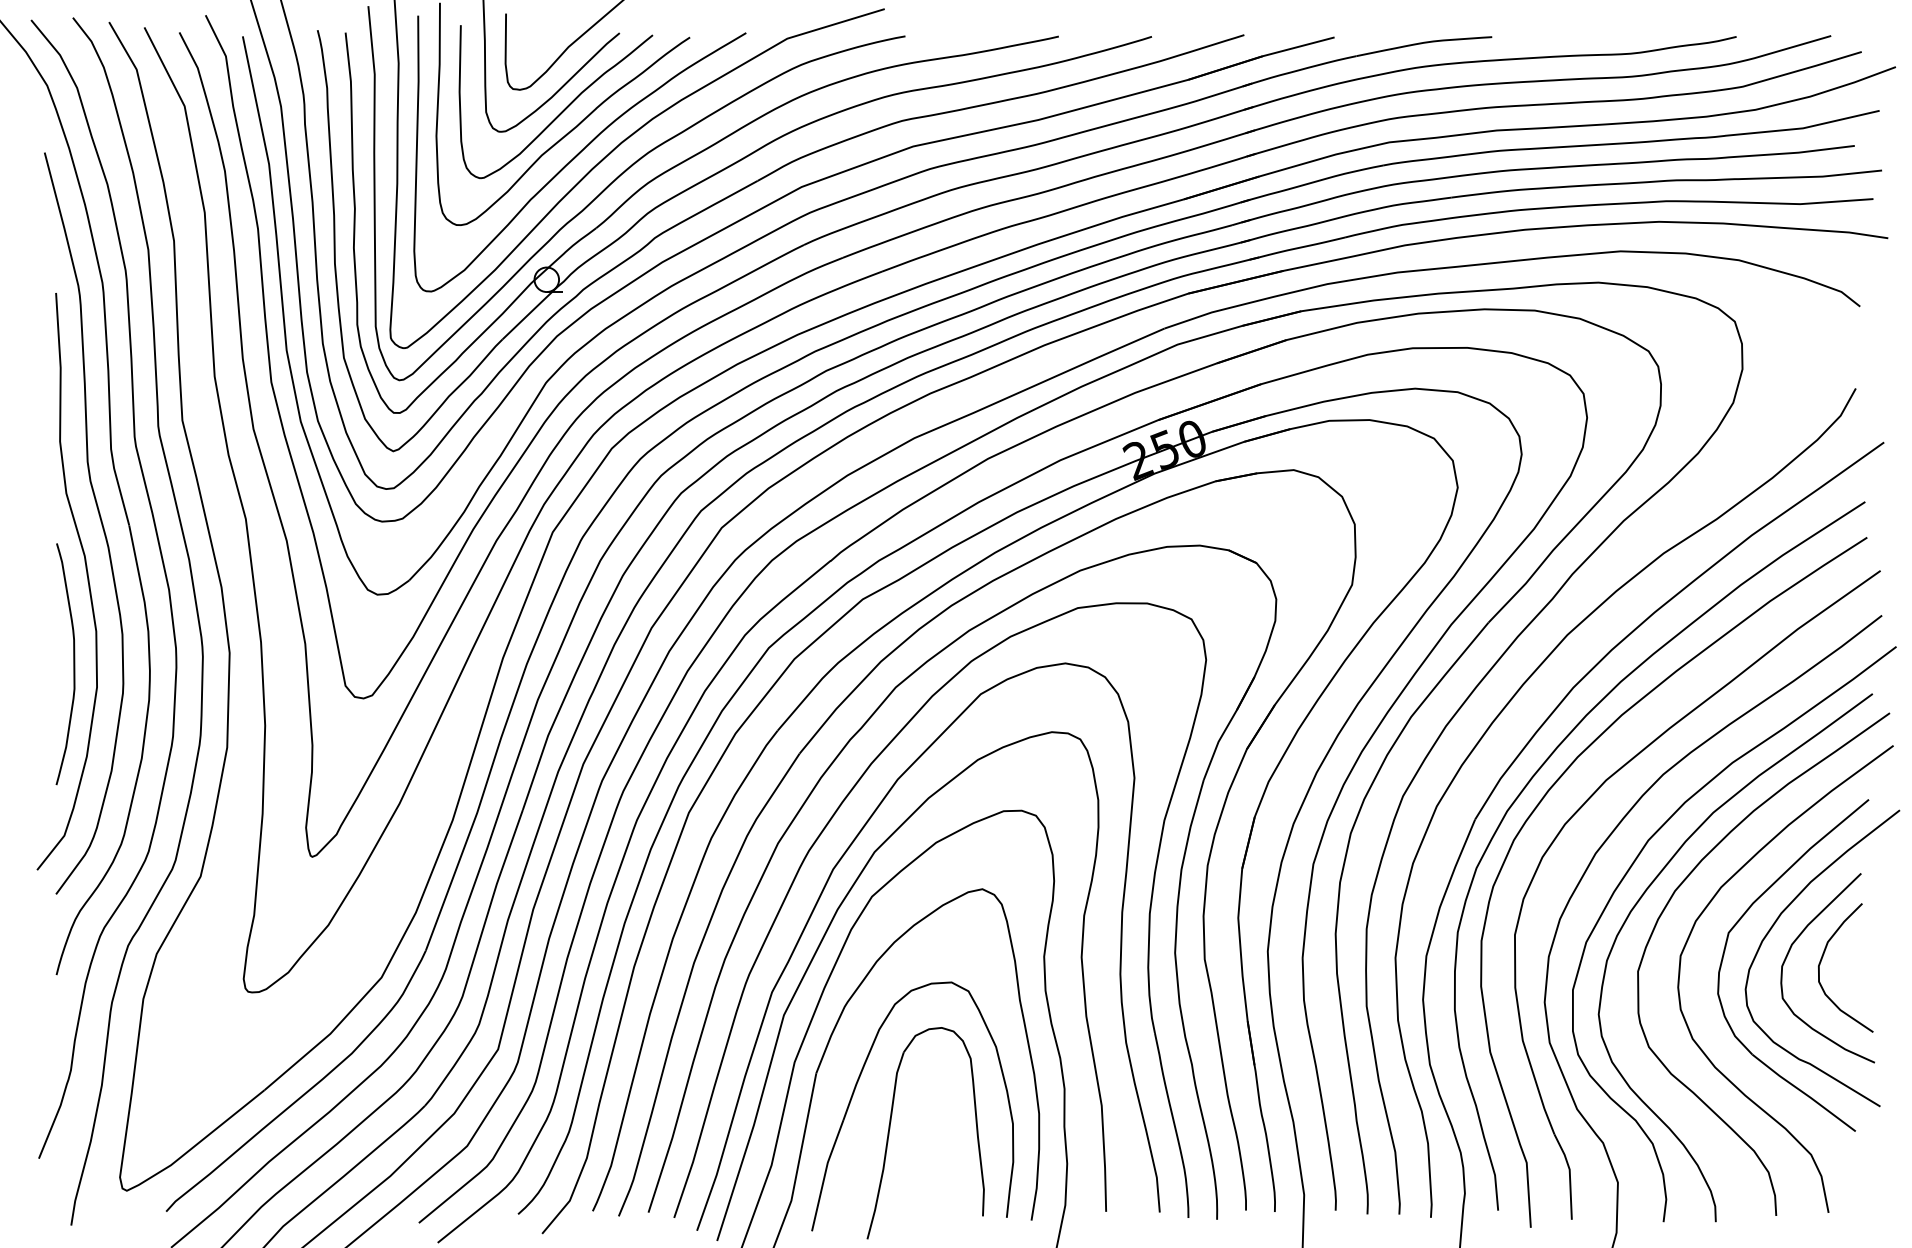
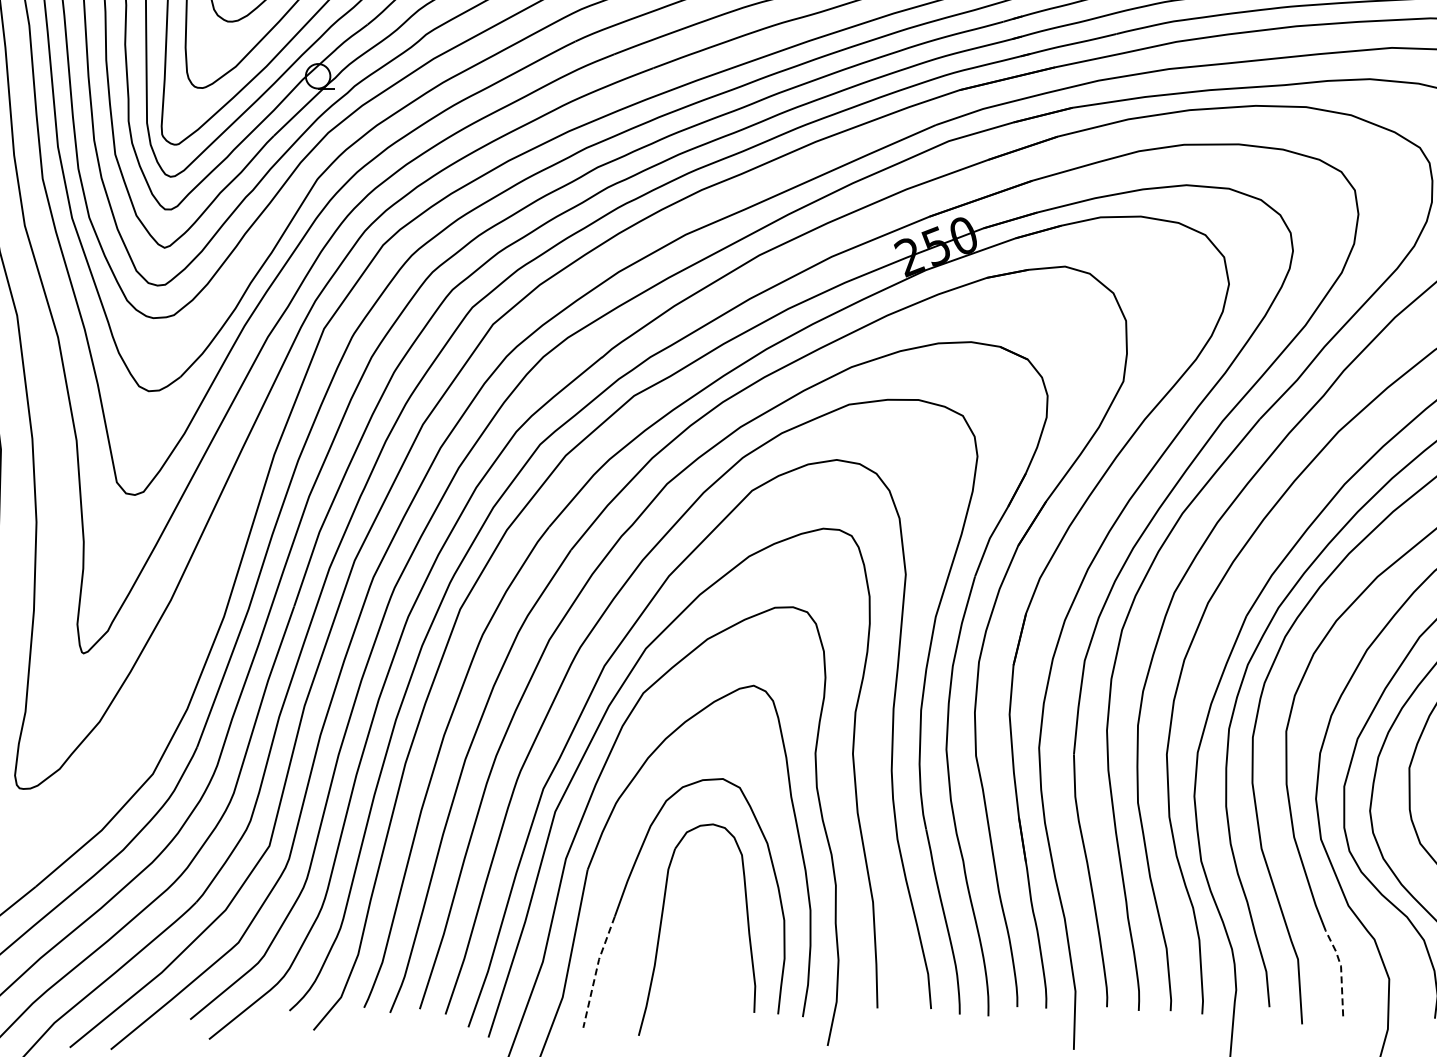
line: (825, 1174) -> (596, 971), solid -> dashed
line: (1569, 1174) -> (1340, 971), solid -> dashed

